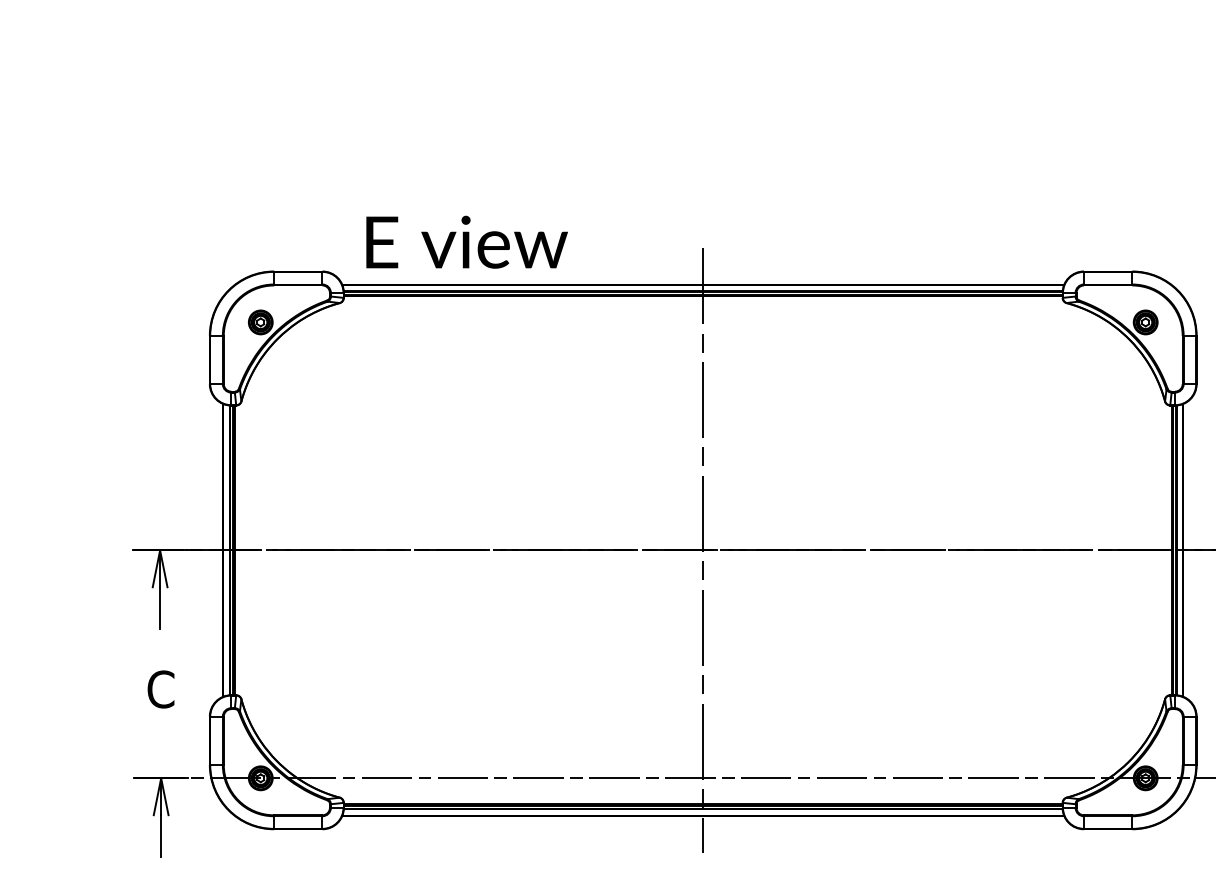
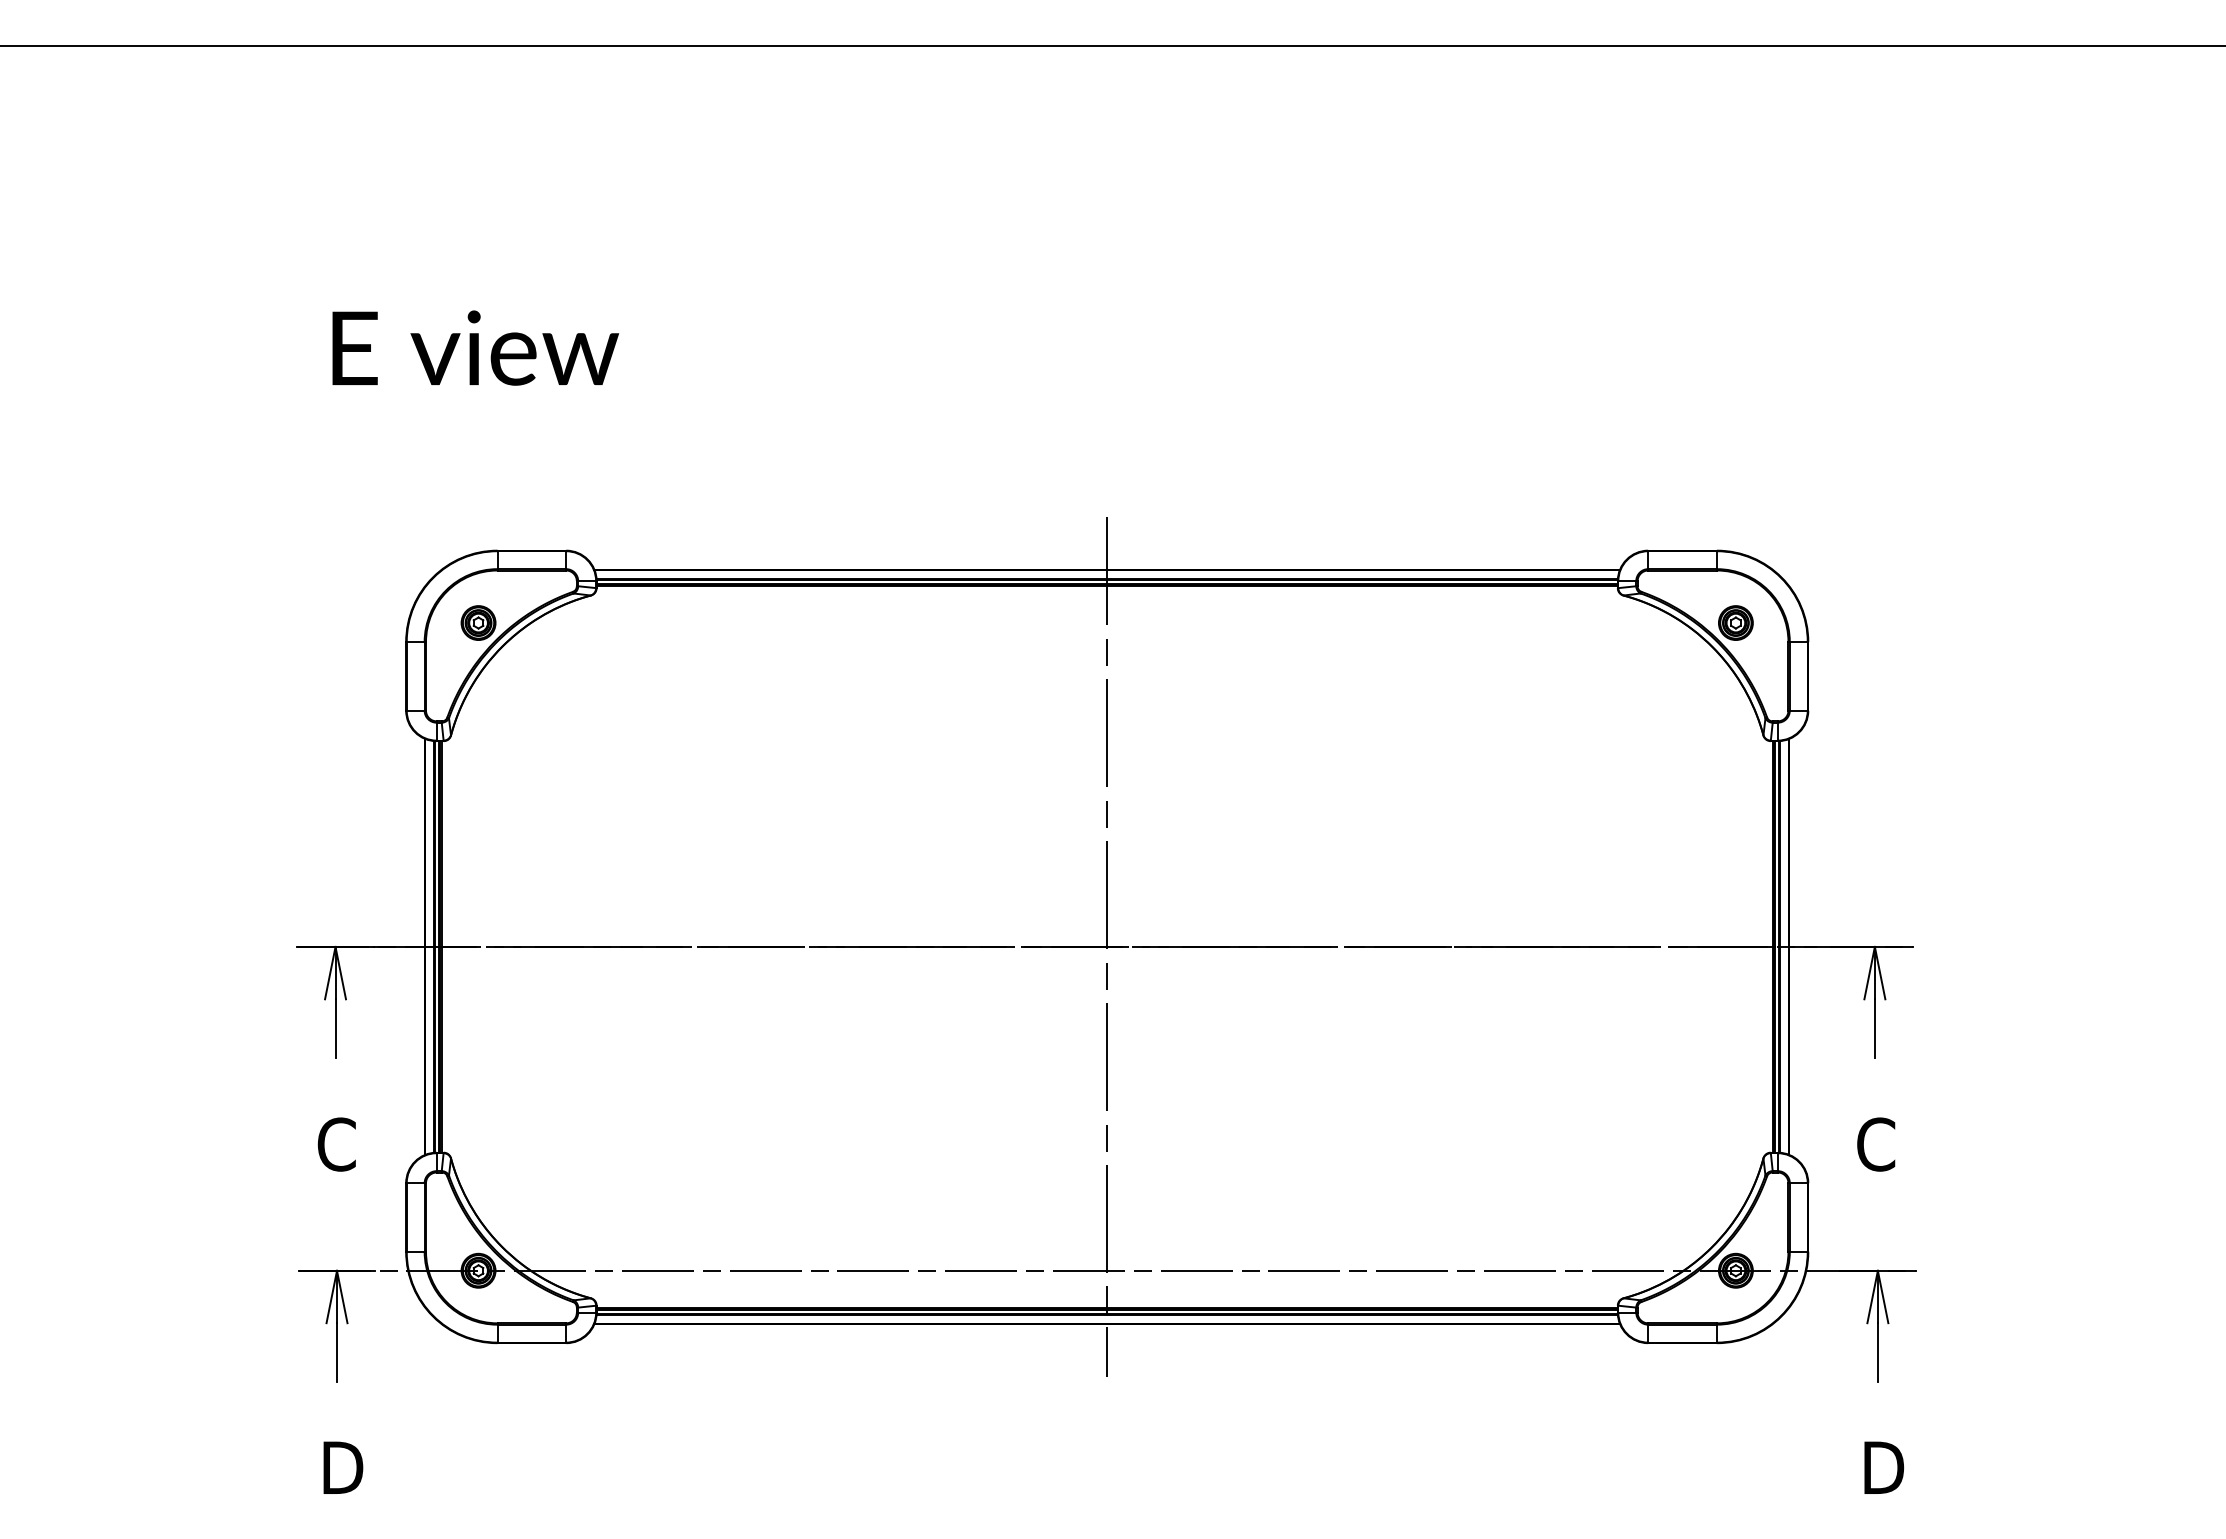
text: (466, 241) -> (475, 347), moved

